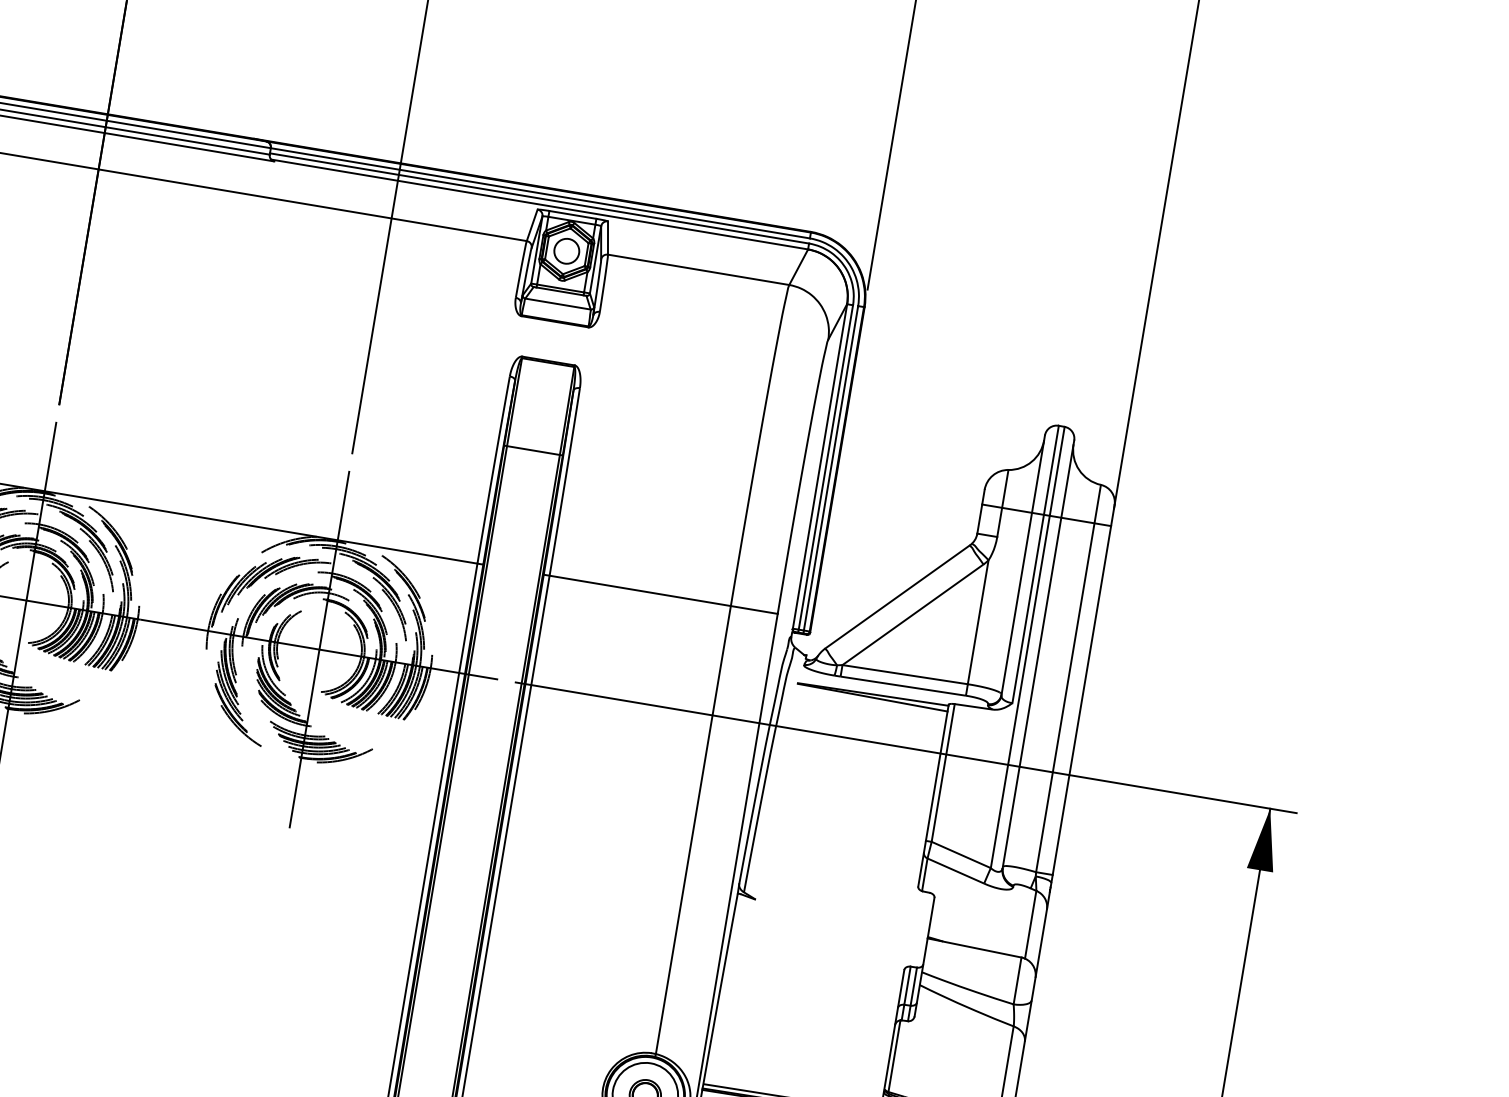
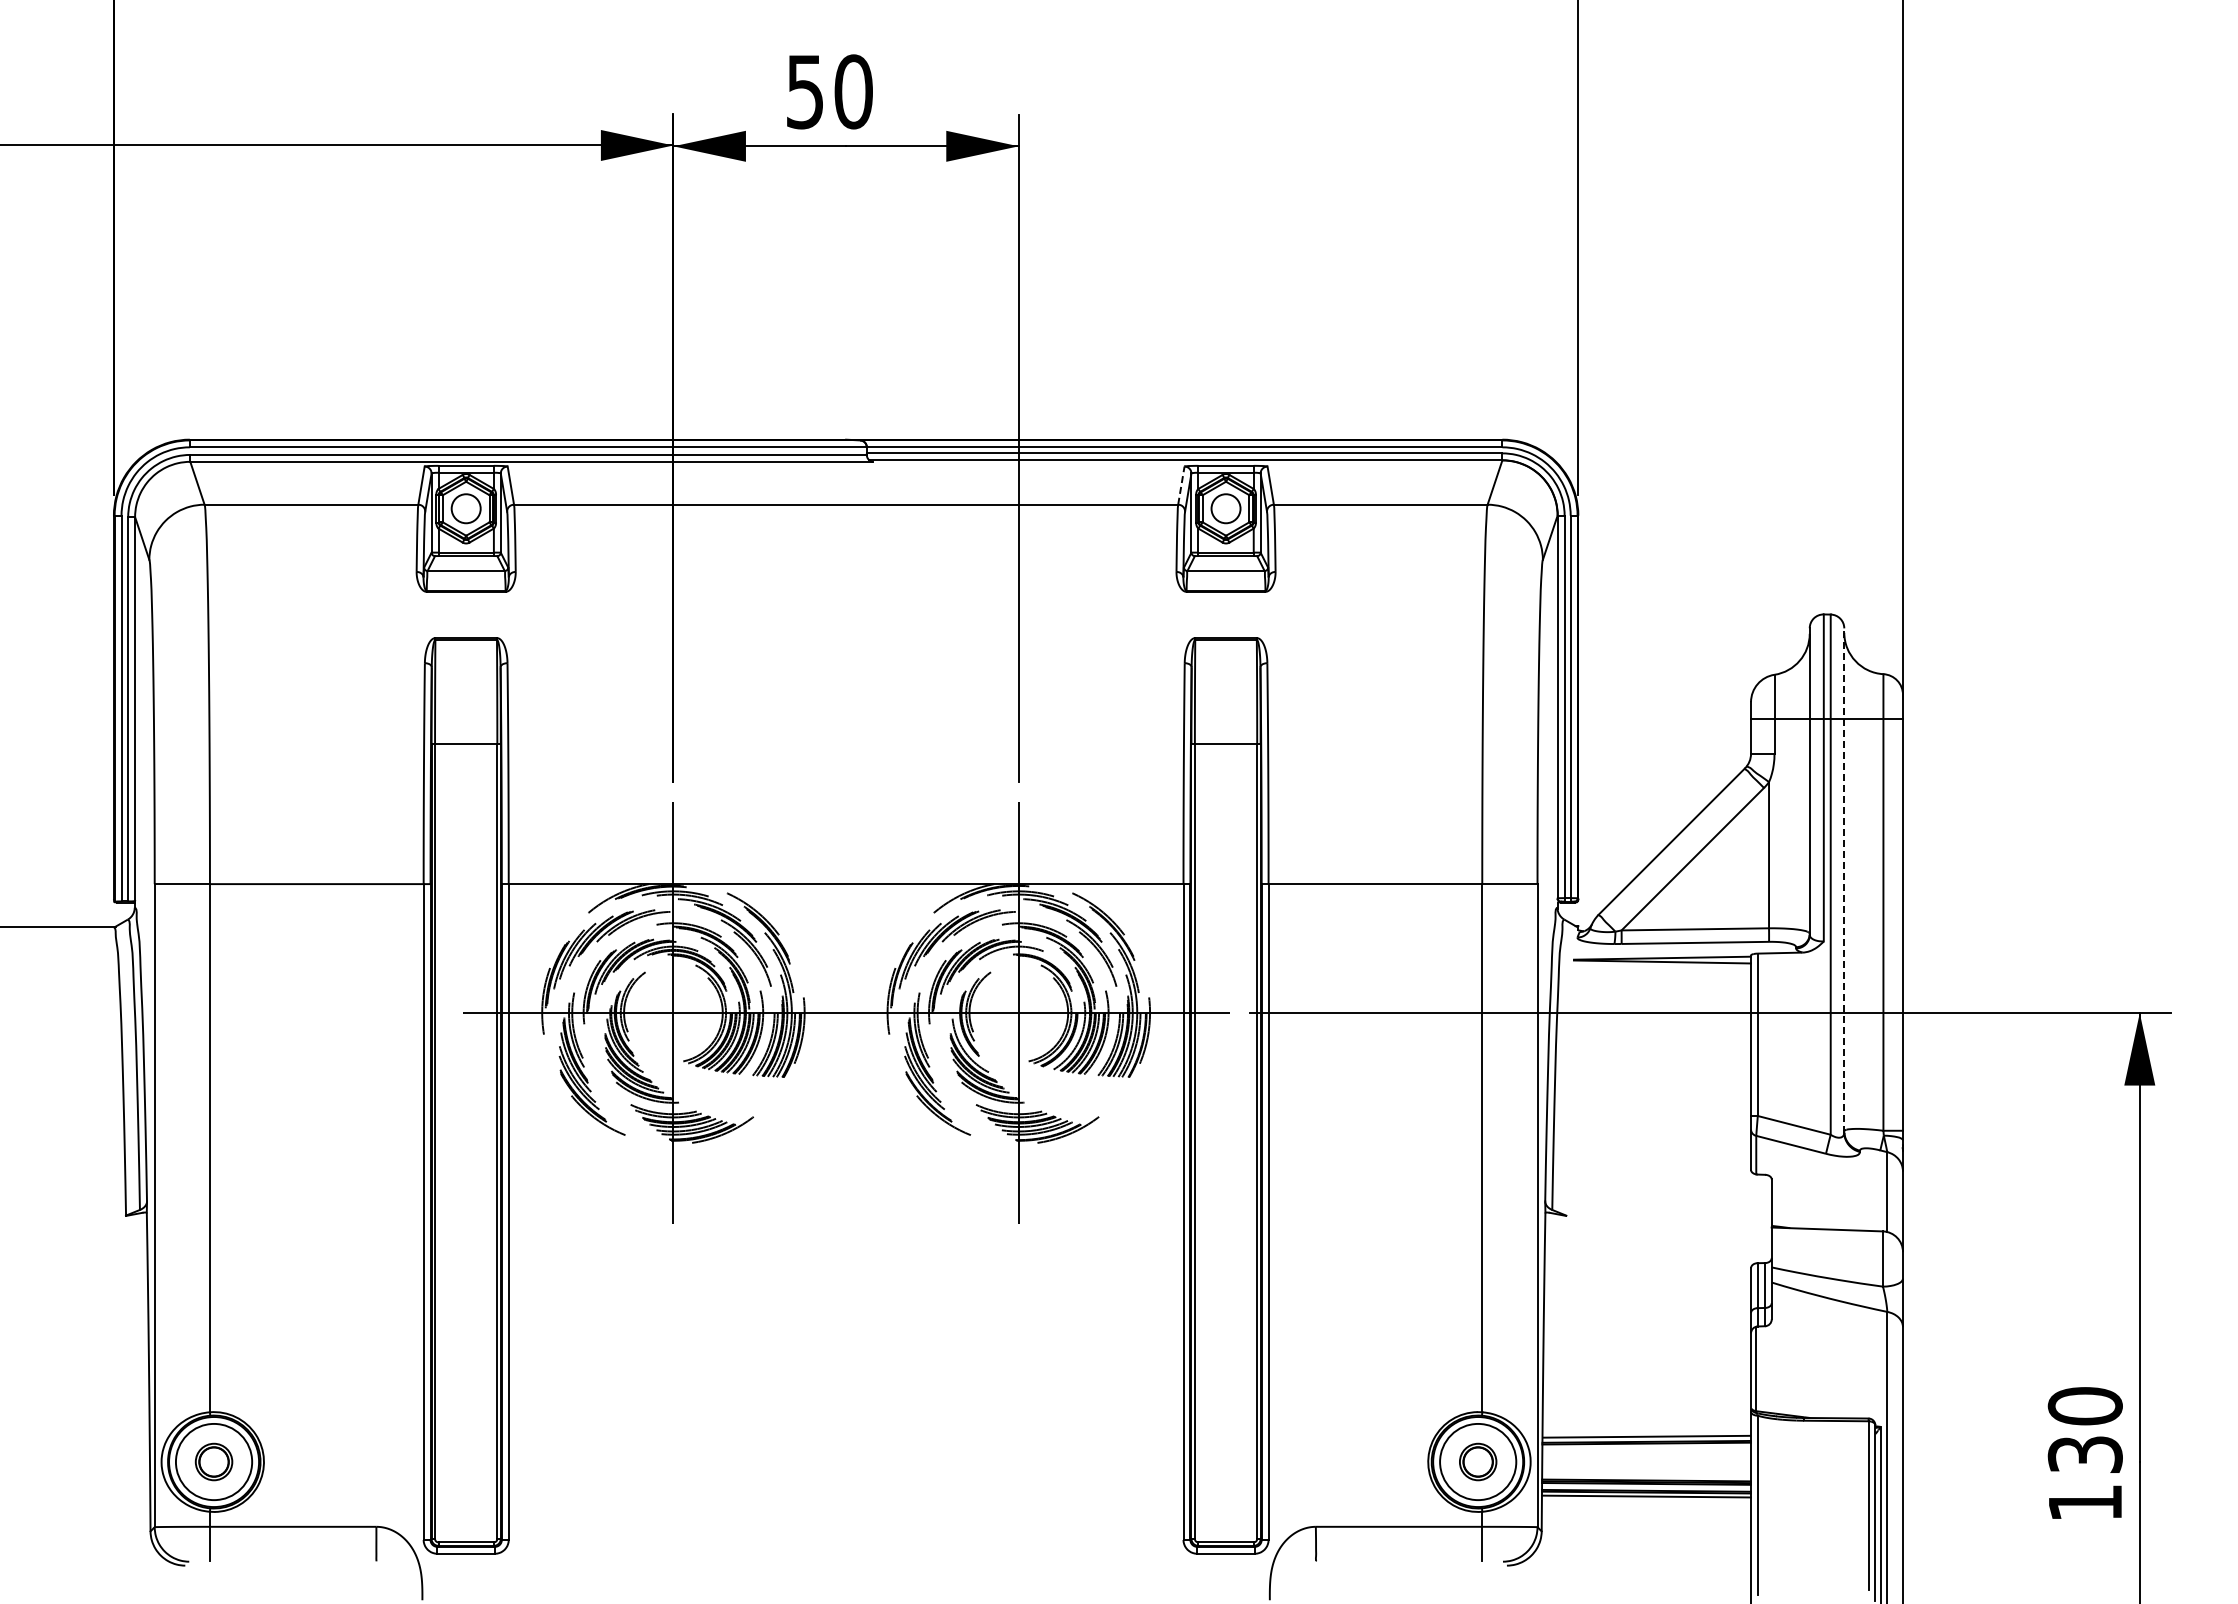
line: (532, 225) -> (1181, 485), solid -> dashed
line: (1038, 654) -> (1844, 880), solid -> dashed

